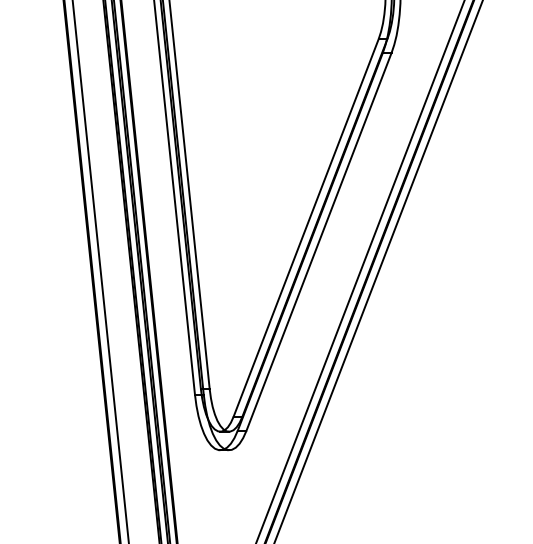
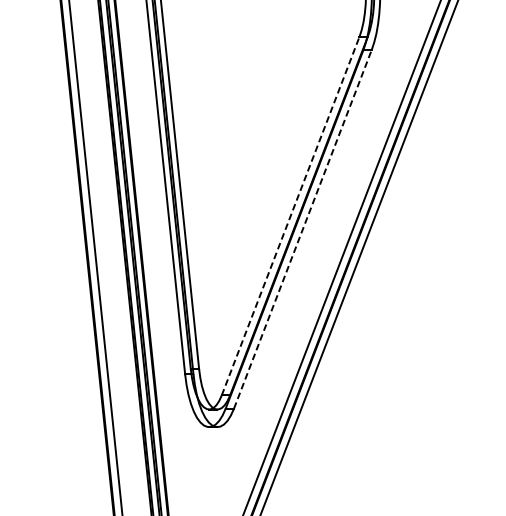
line: (306, 227) -> (290, 215), solid -> dashed
line: (319, 241) -> (303, 229), solid -> dashed

